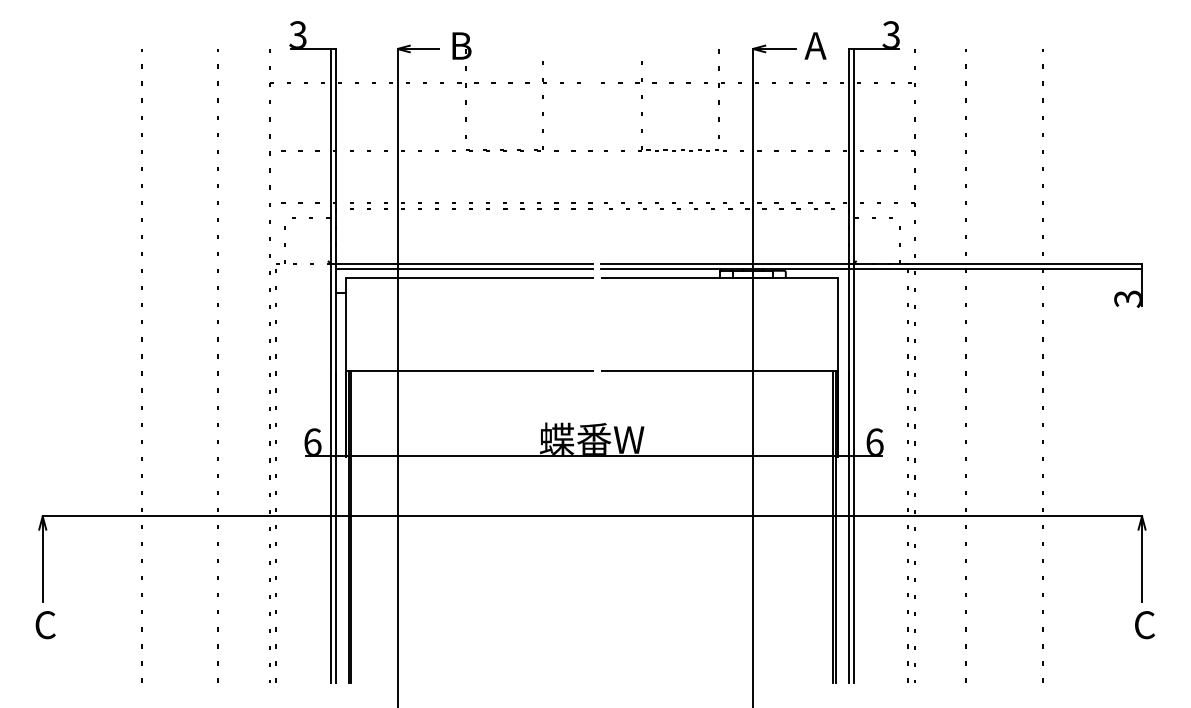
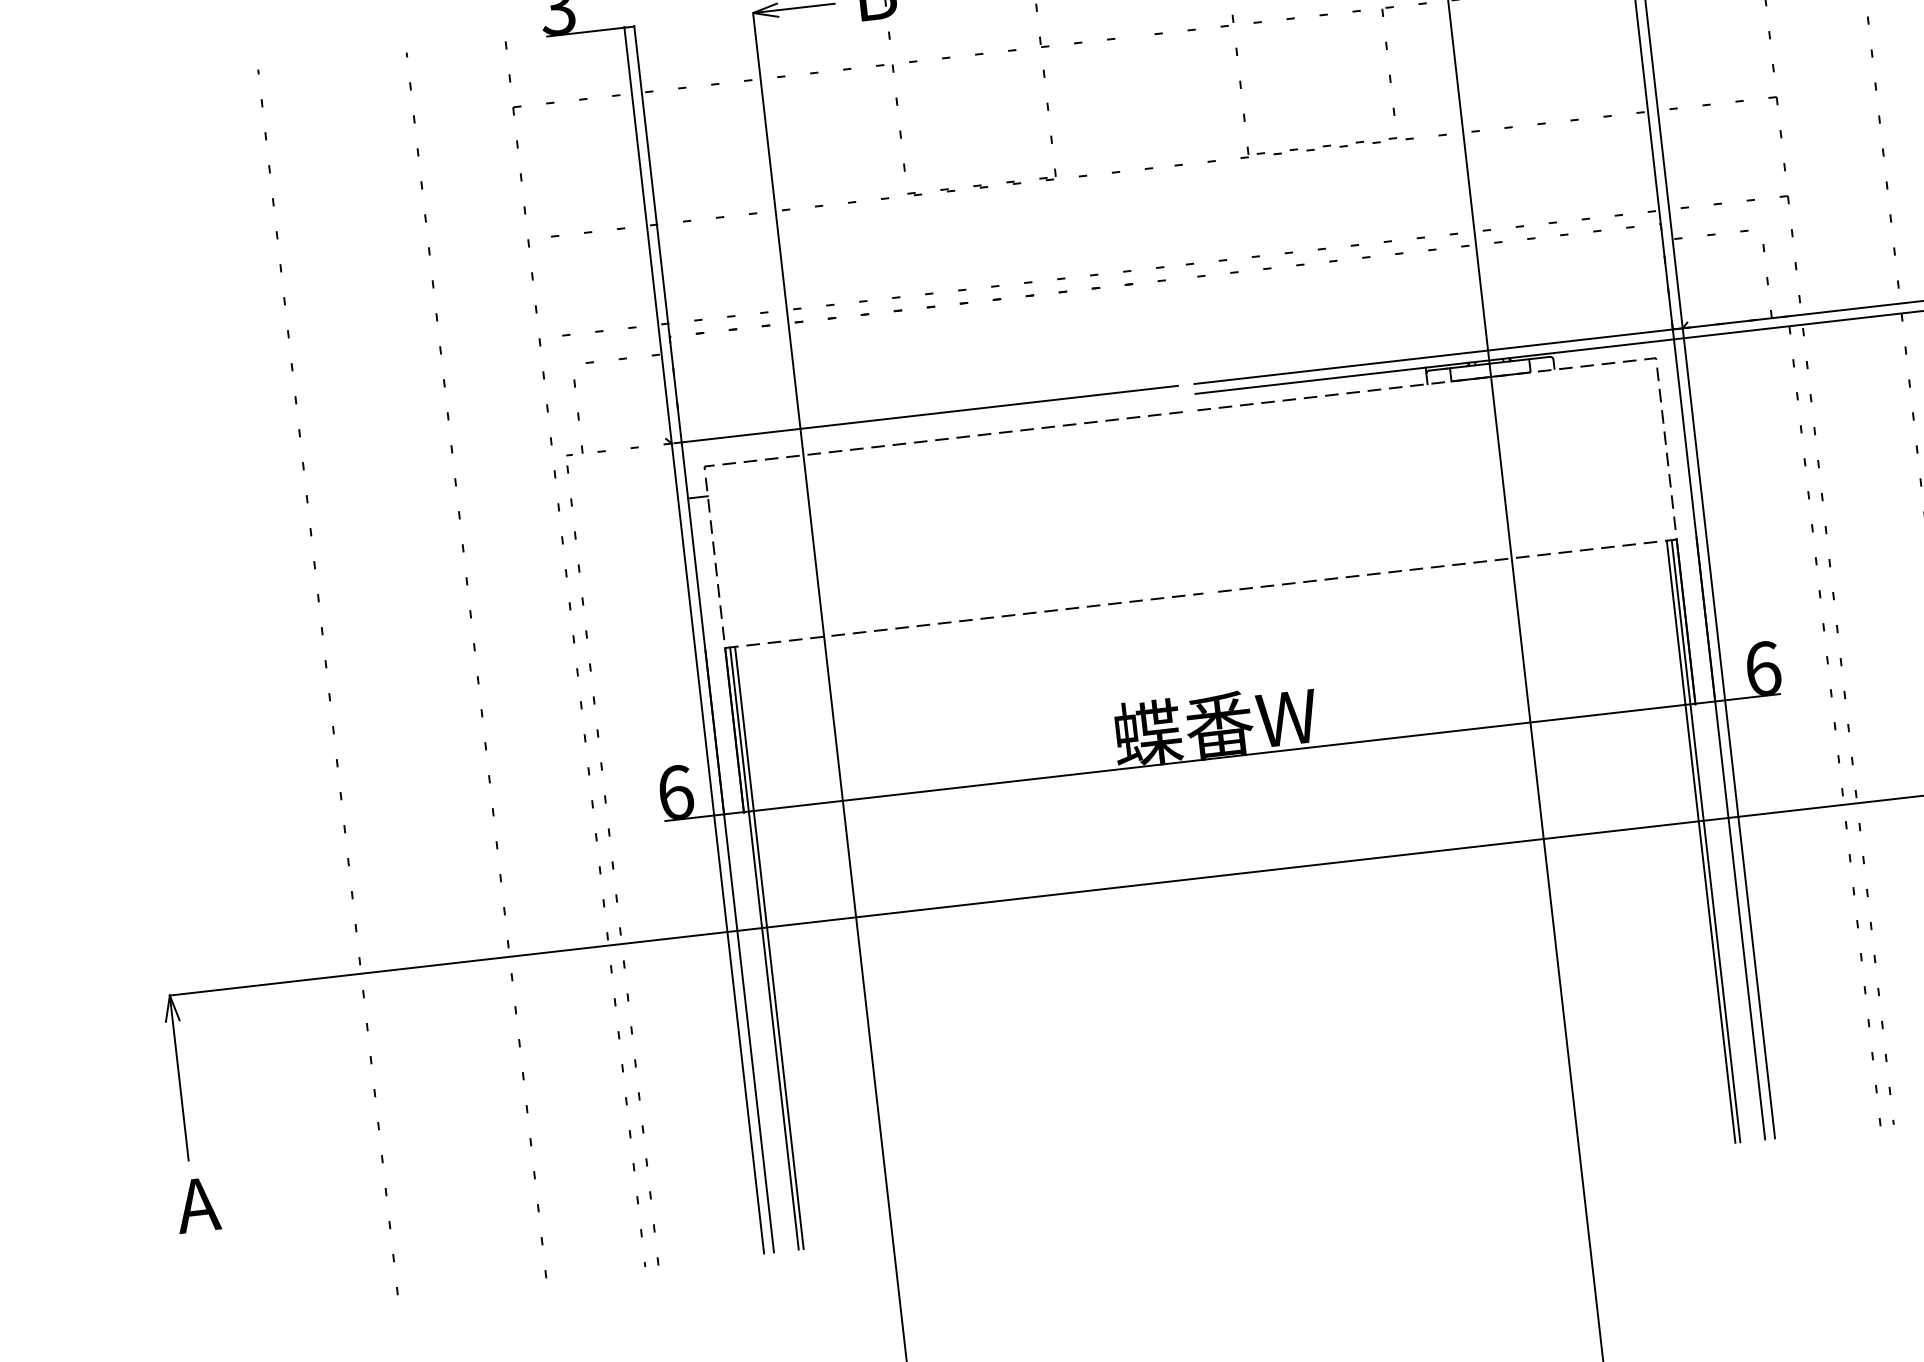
line: (464, 269) -> (931, 424), removed
line: (346, 324) -> (715, 557), solid -> dashed
line: (838, 324) -> (1666, 448), solid -> dashed
text: (44, 625) -> (197, 1206), C -> A

